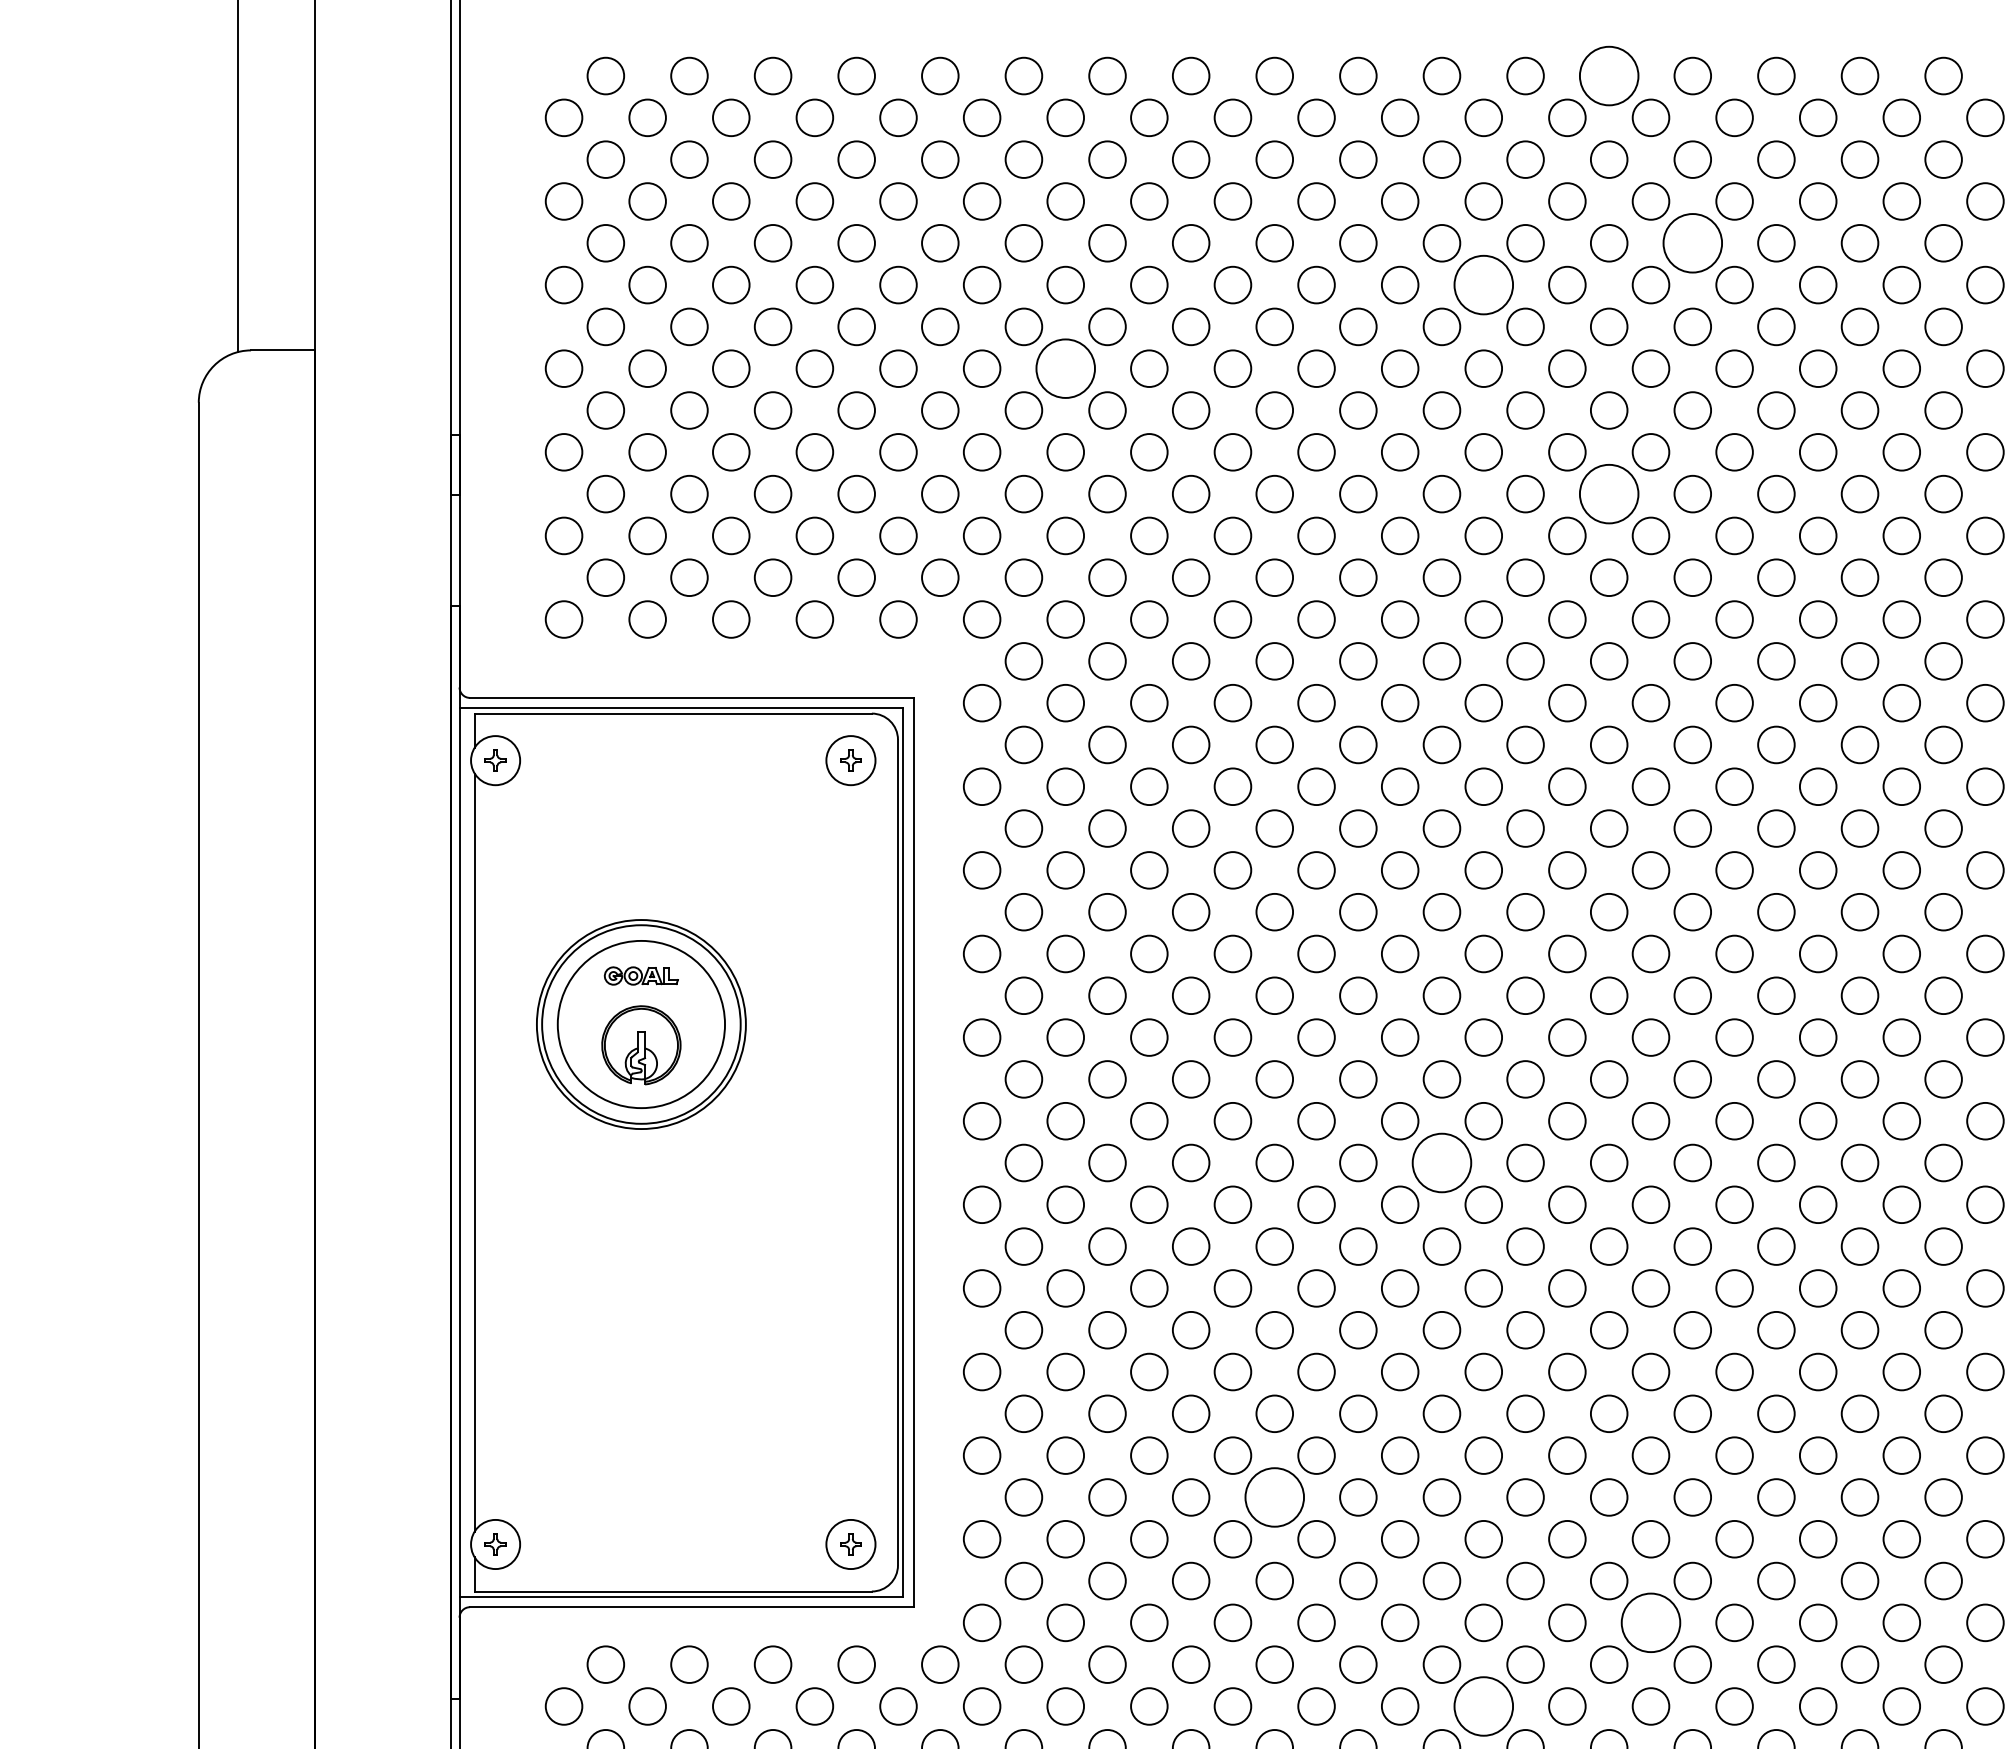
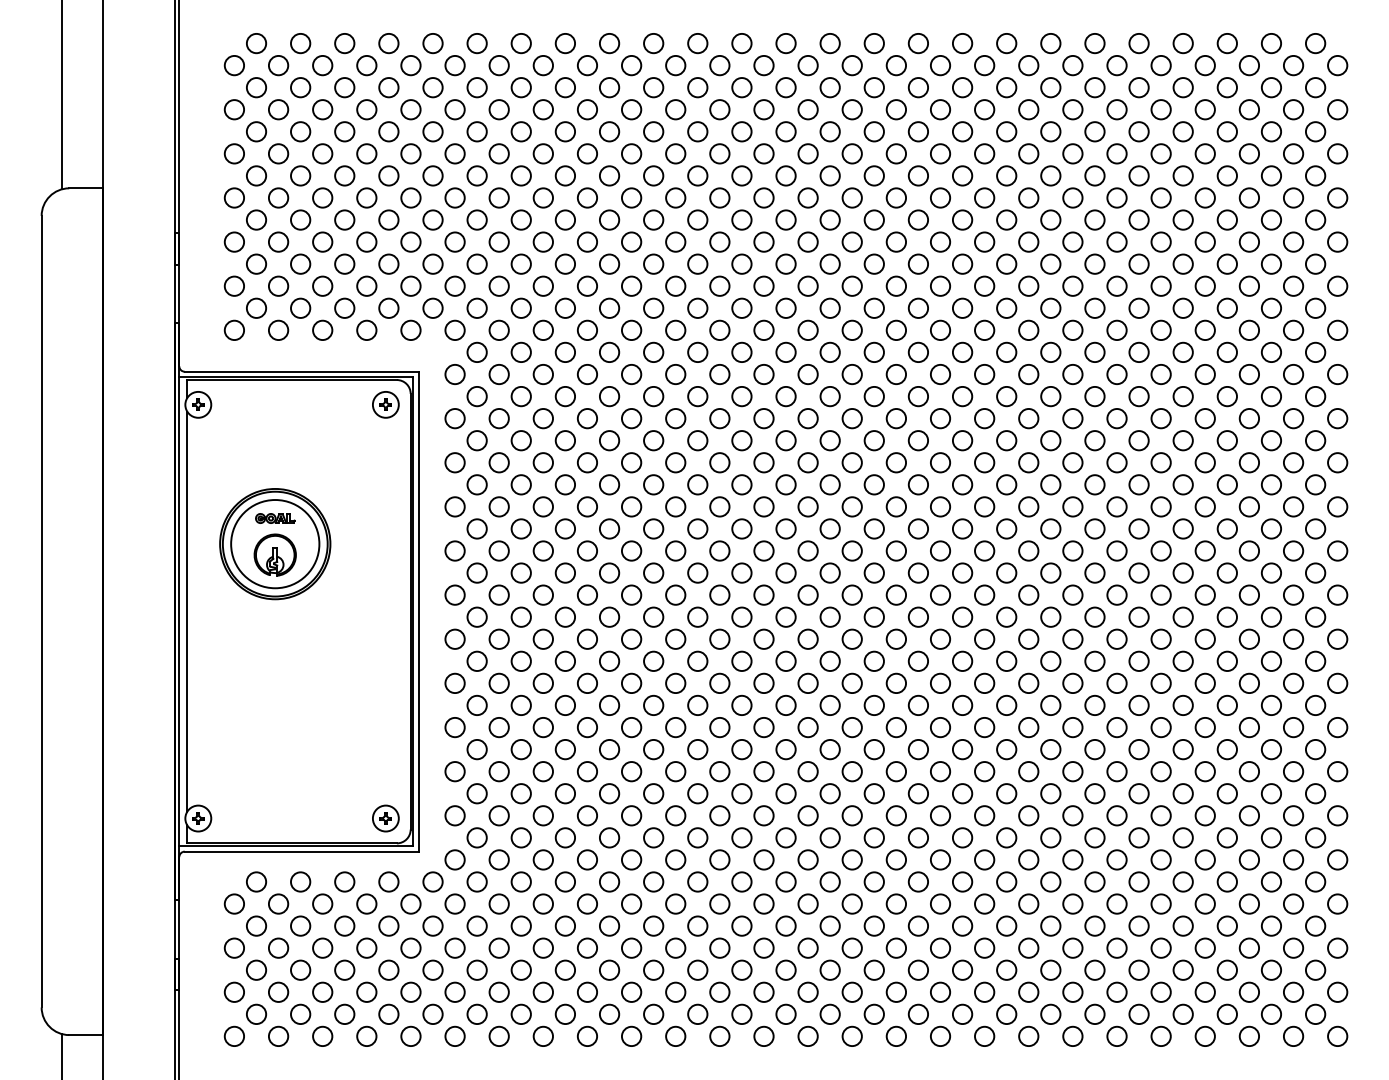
circle: (1608, 75) -> (785, 43), size x0.62
circle: (1691, 242) -> (829, 131), size x0.62
circle: (1483, 284) -> (719, 153), size x0.62
circle: (1064, 367) -> (498, 197), size x0.62
circle: (1608, 492) -> (785, 263), size x0.62
circle: (1441, 1161) -> (697, 616), size x0.62
circle: (1274, 1497) -> (609, 793), size x0.62
circle: (1649, 1622) -> (807, 859), size x0.62
circle: (1483, 1705) -> (719, 903), size x0.62

